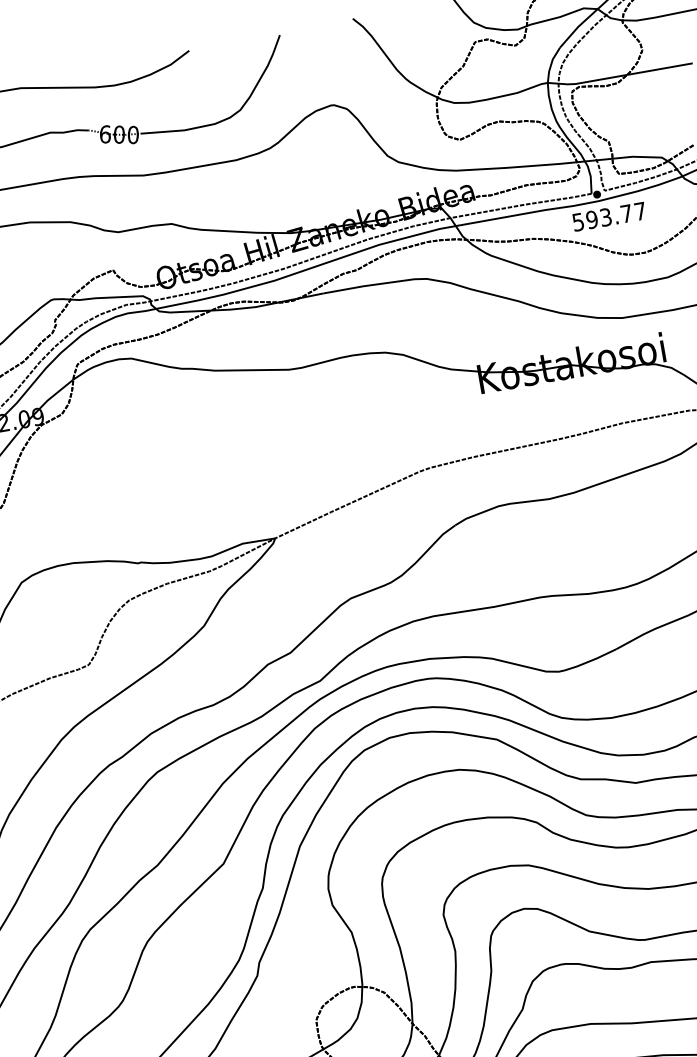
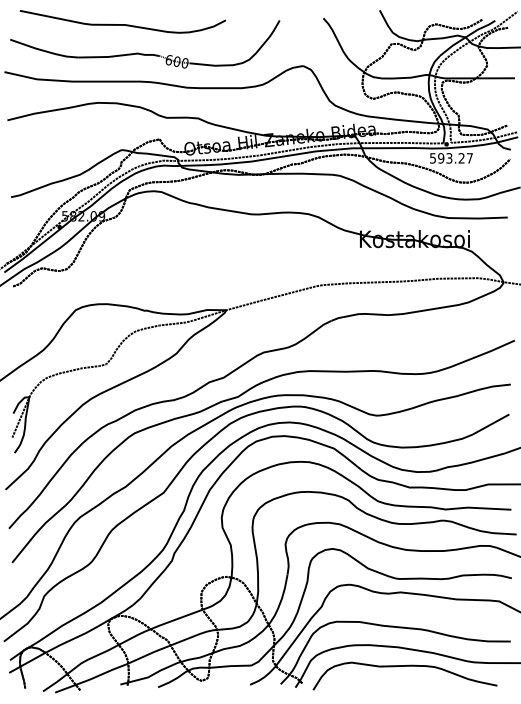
text: (626, 214) -> (461, 158), 593.77 -> 593.27

